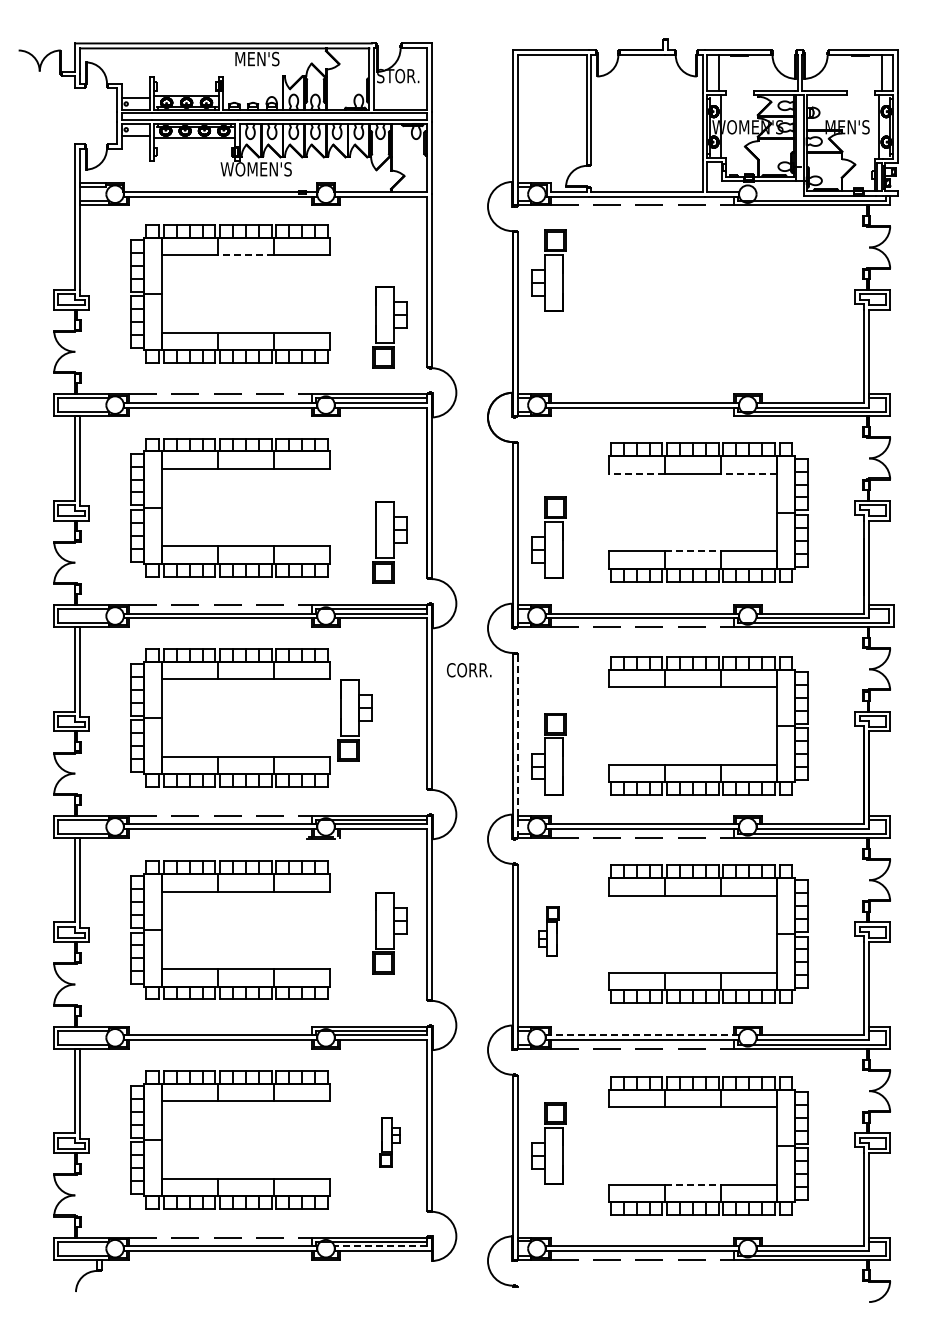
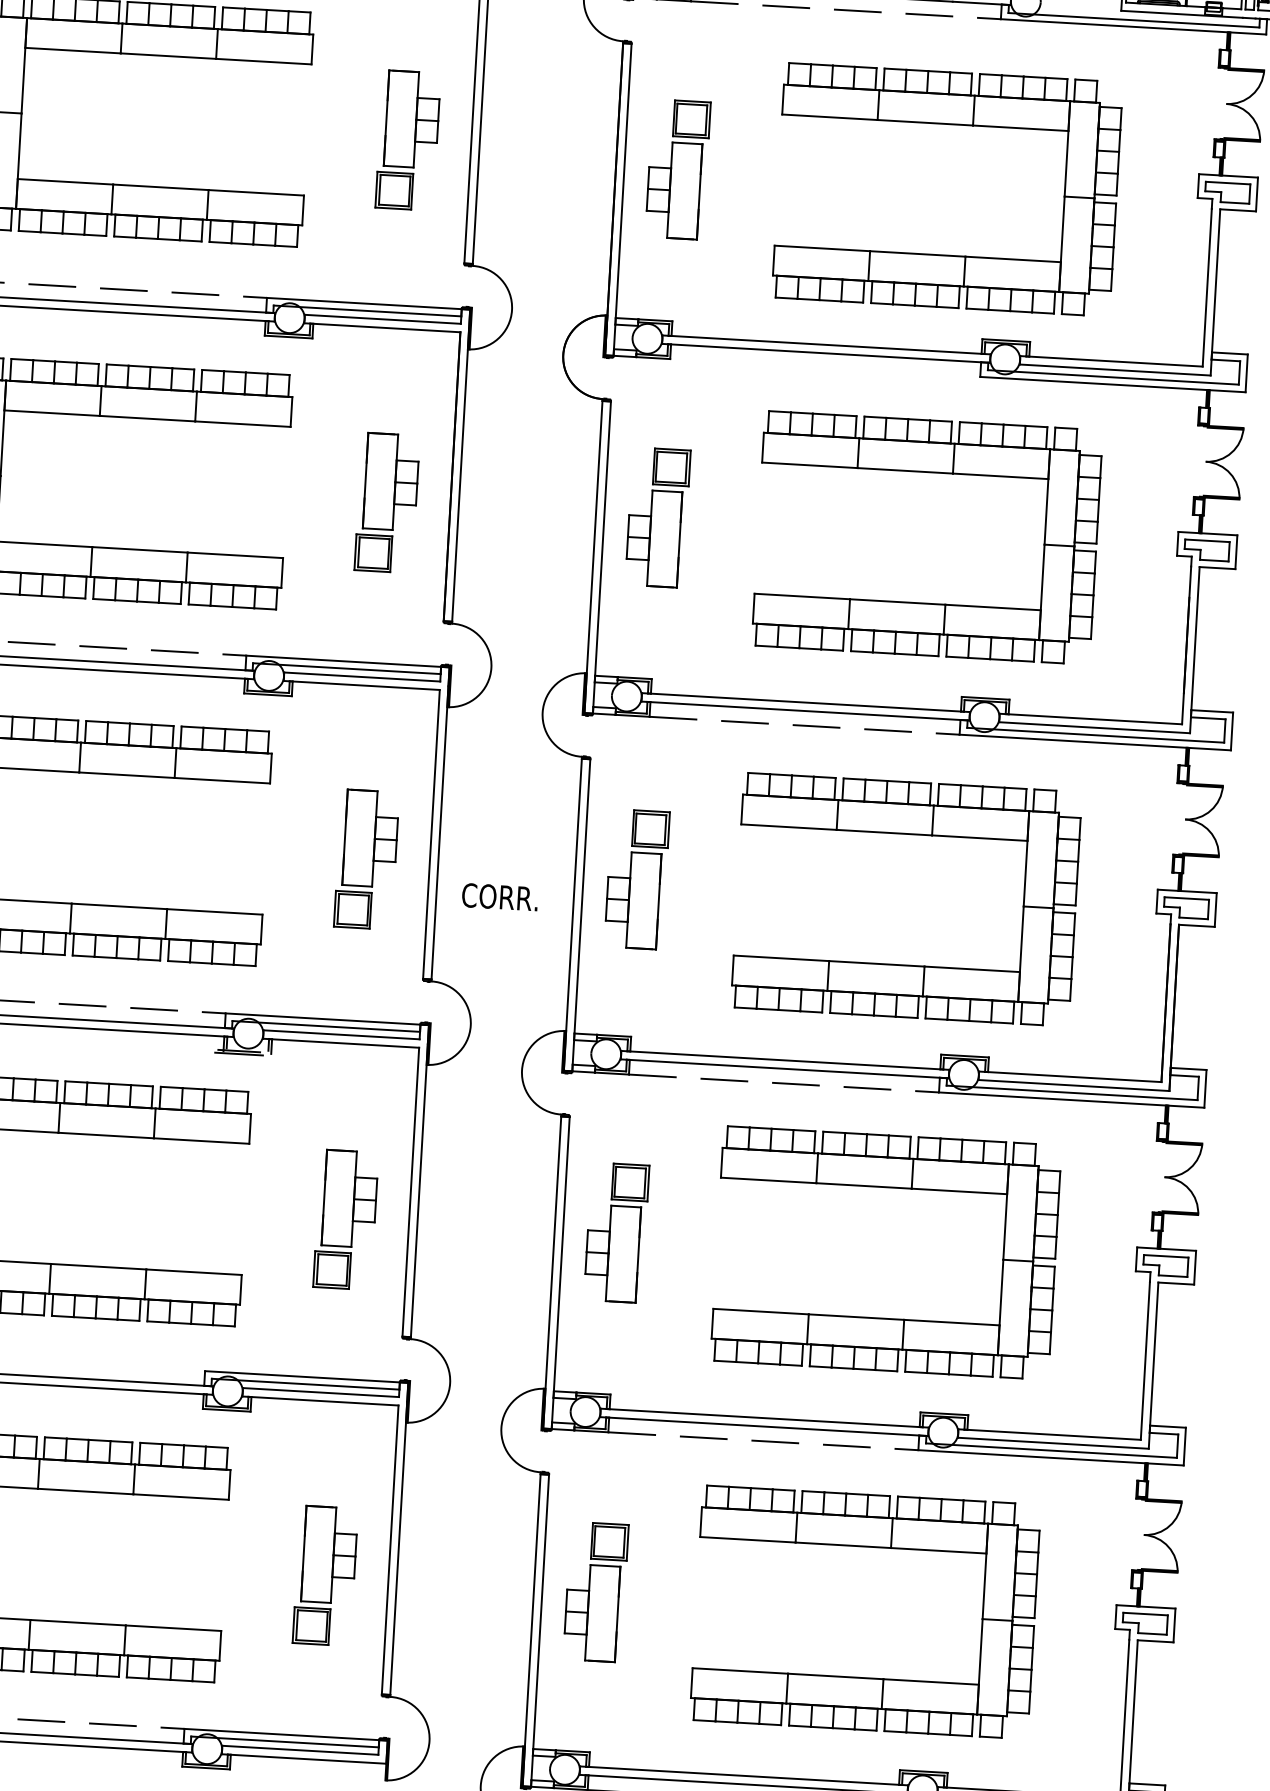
line: (245, 255) -> (167, 56), dashed -> solid
part: (708, 269) -> (951, 125), added
part: (548, 270) -> (676, 169), moved
part: (389, 327) -> (408, 140), moved
line: (636, 473) -> (809, 464), dashed -> solid
line: (748, 473) -> (999, 475), dashed -> solid
part: (548, 537) -> (656, 516), moved
part: (389, 542) -> (387, 503), moved
line: (693, 551) -> (898, 602), dashed -> solid
text: (469, 670) -> (500, 897), moved
part: (354, 720) -> (366, 859), moved
line: (517, 746) -> (581, 915), dashed -> solid
part: (548, 754) -> (635, 880), moved
part: (548, 931) -> (615, 1232), size x1.67
line: (642, 1035) -> (764, 1418), dashed -> solid
part: (389, 1142) -> (325, 1575), size x1.67
line: (693, 1184) -> (836, 1676), dashed -> solid
line: (380, 1246) -> (299, 1750), dashed -> solid

